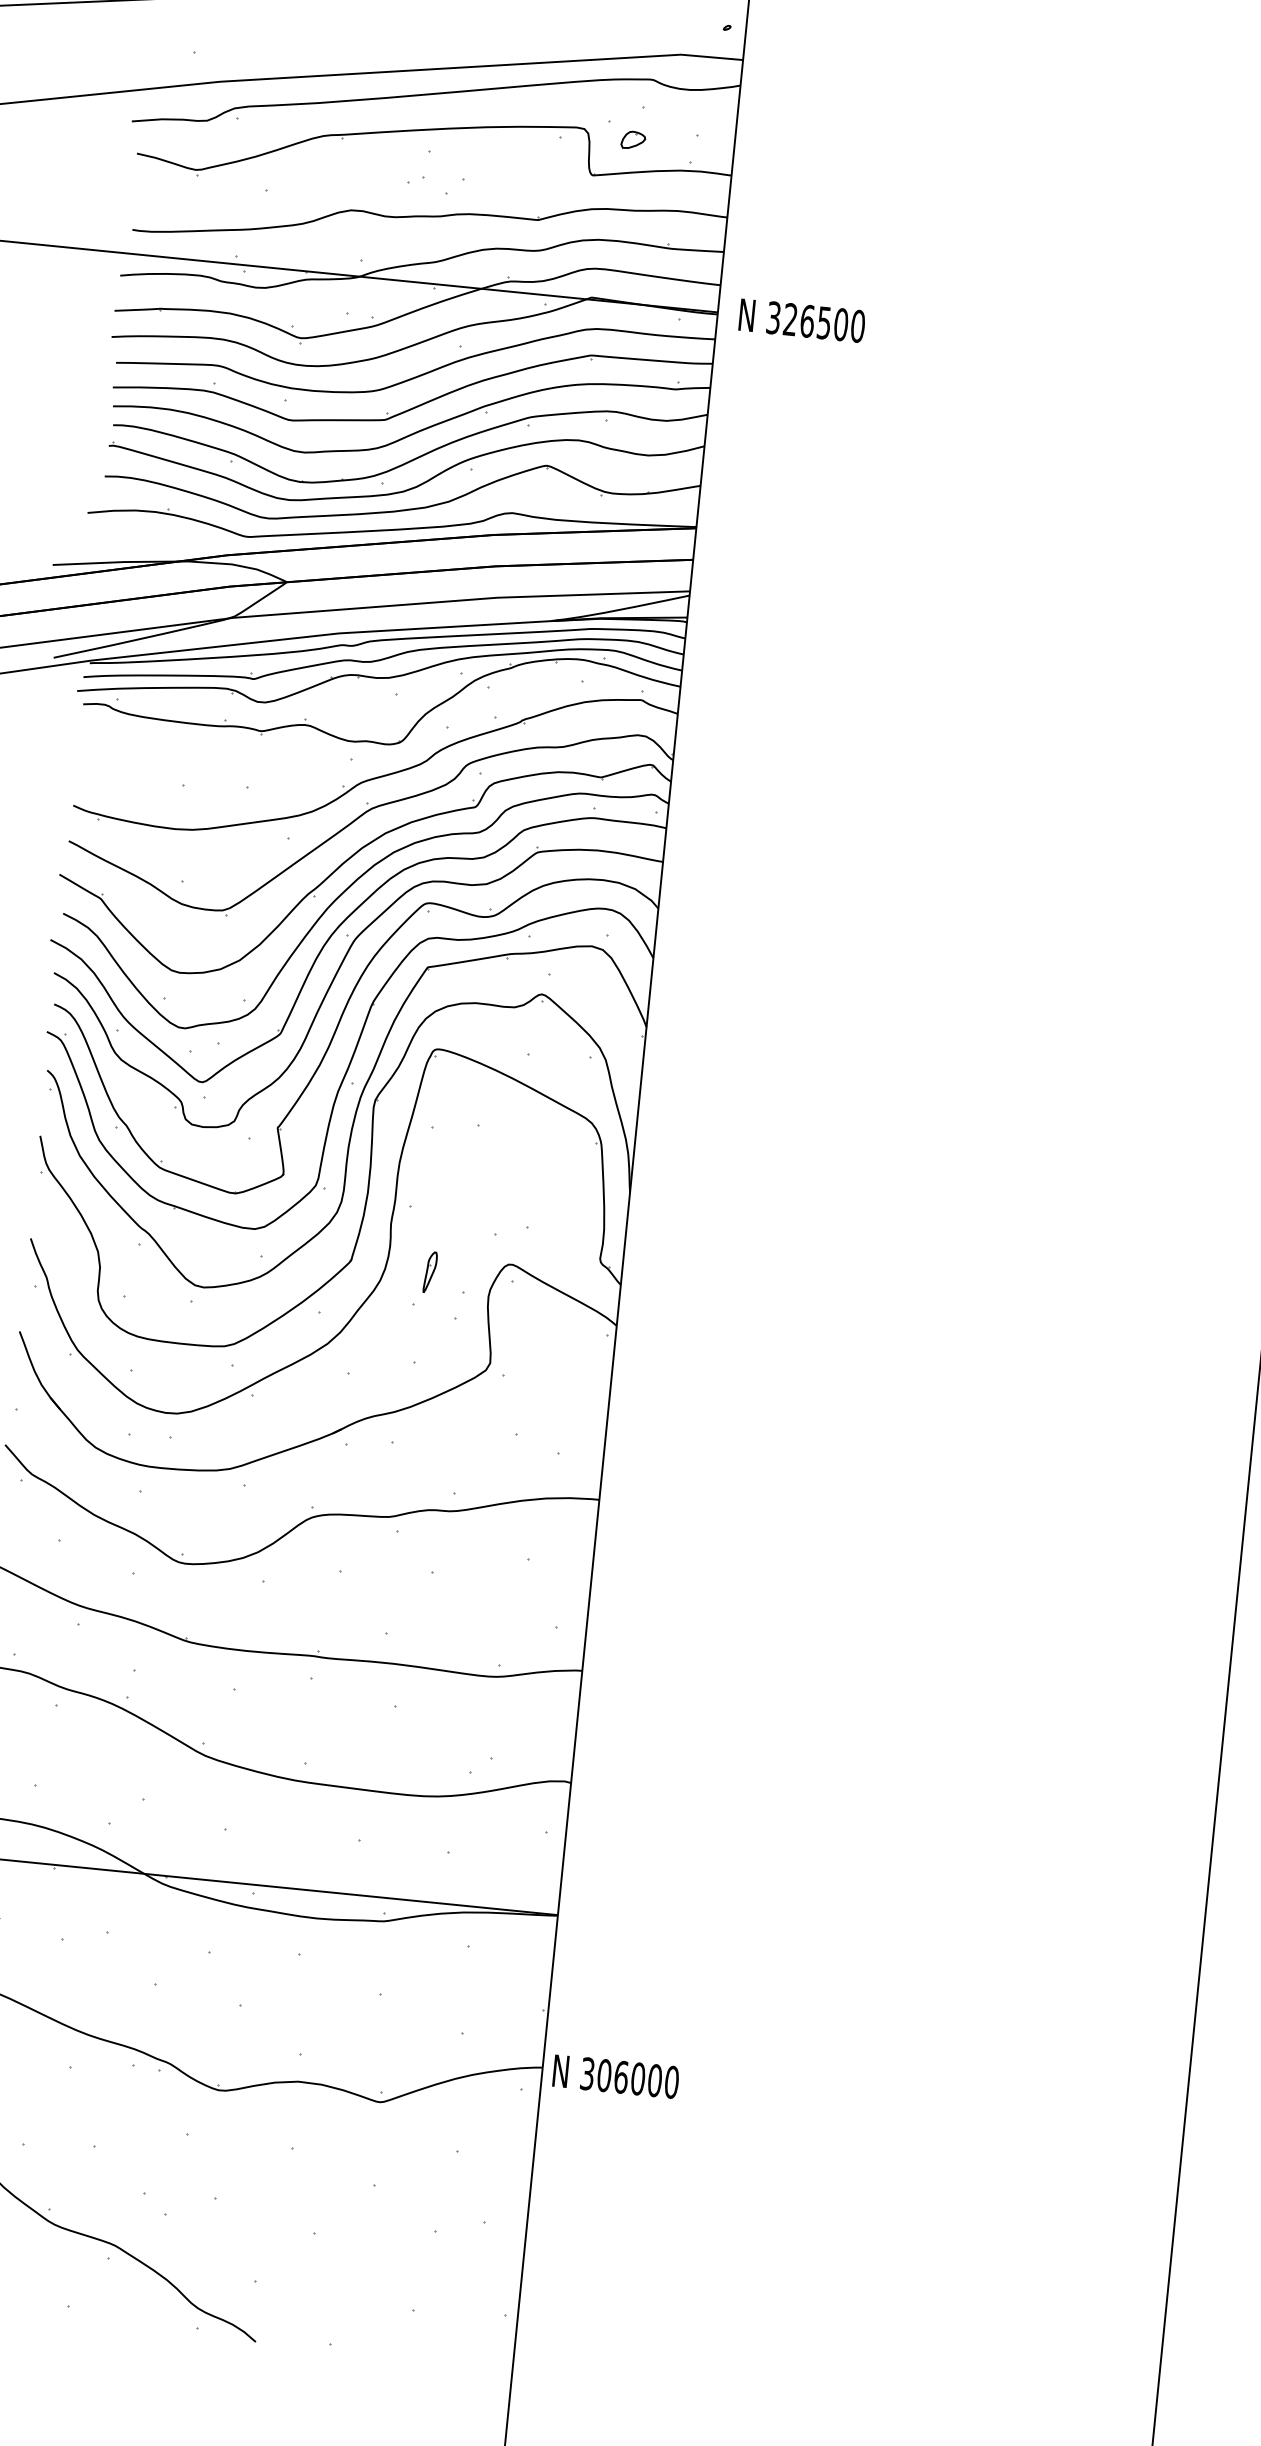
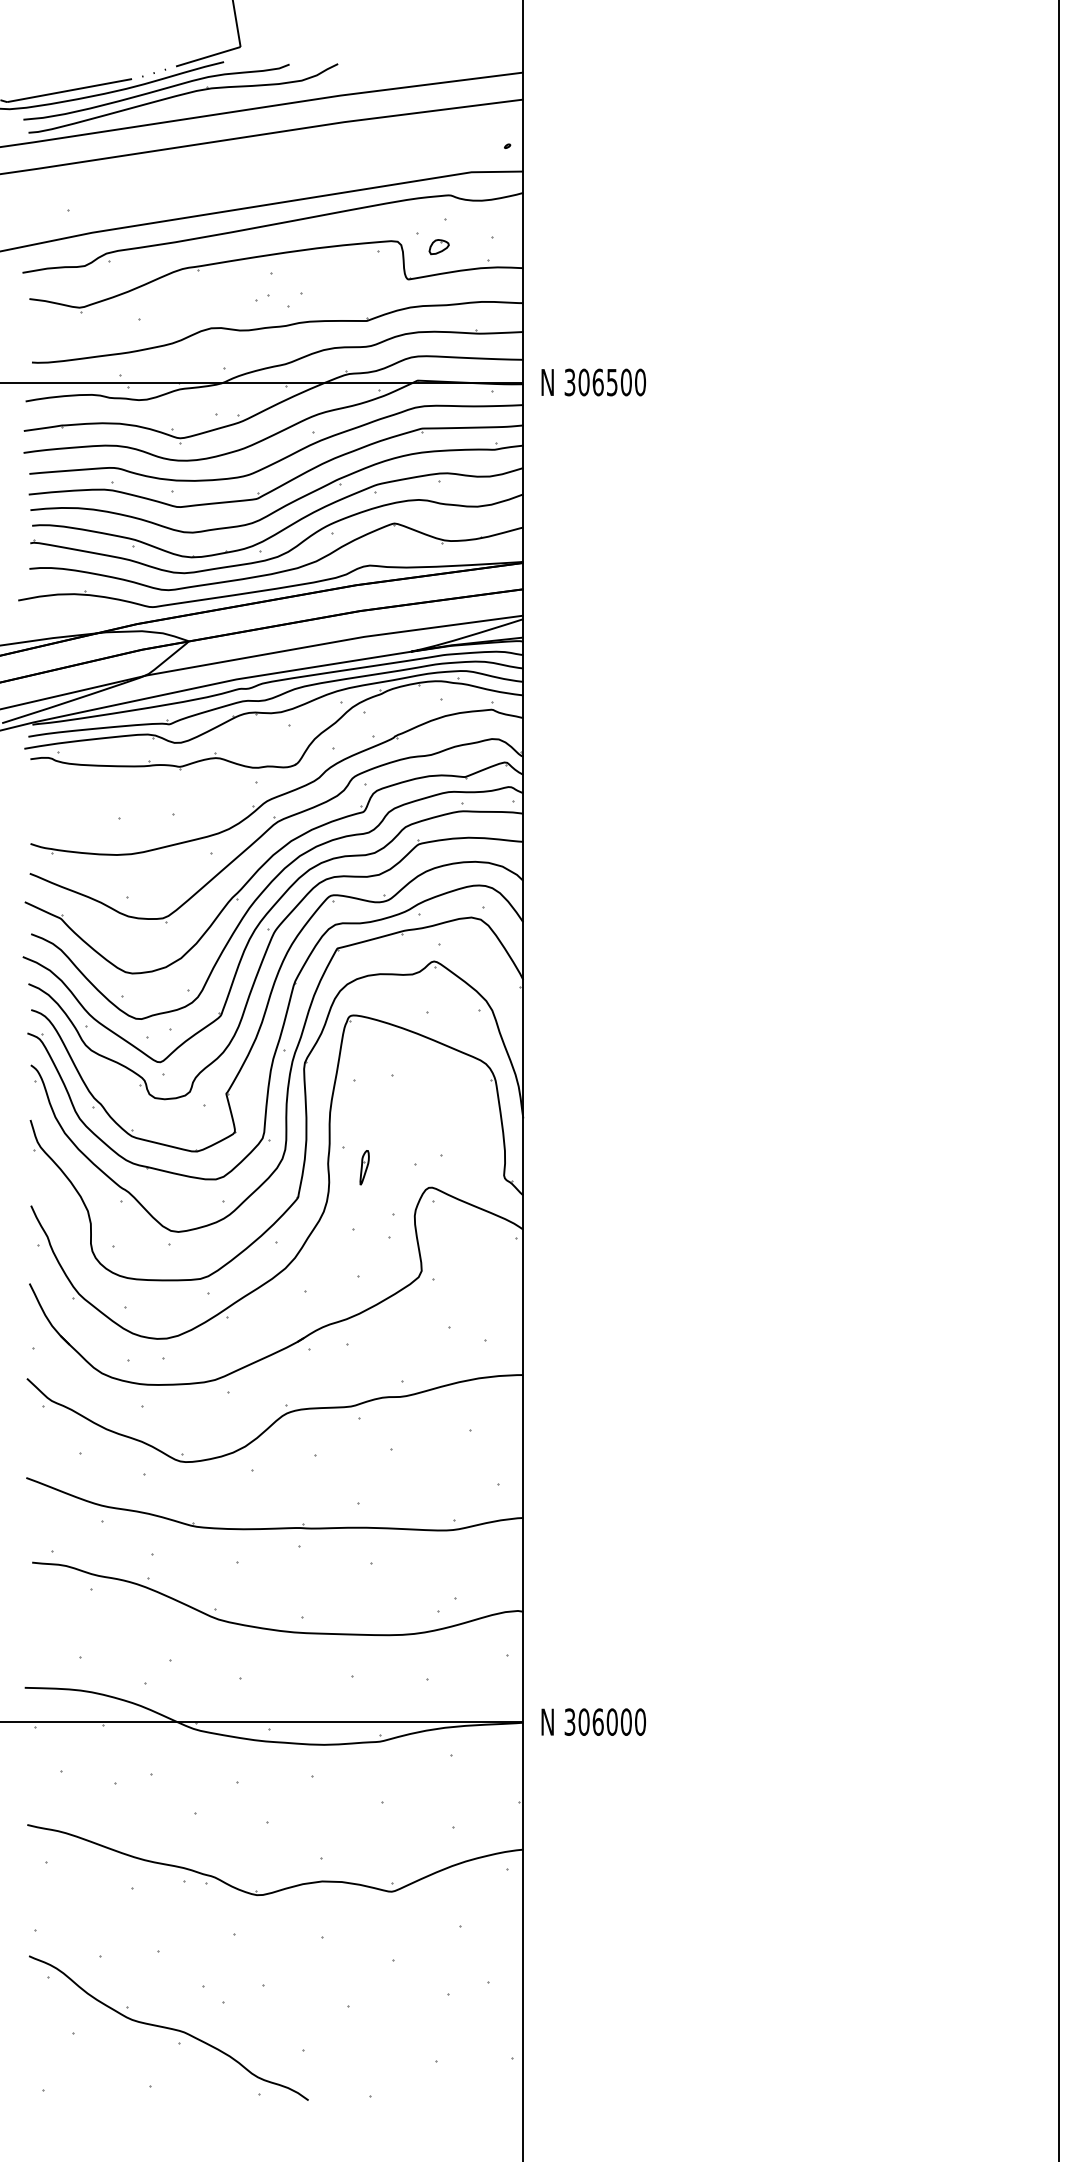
text: (789, 319) -> (583, 382), 326500 -> 306500
part: (430, 1272) -> (364, 1167), moved
text: (615, 2075) -> (593, 1721), moved

